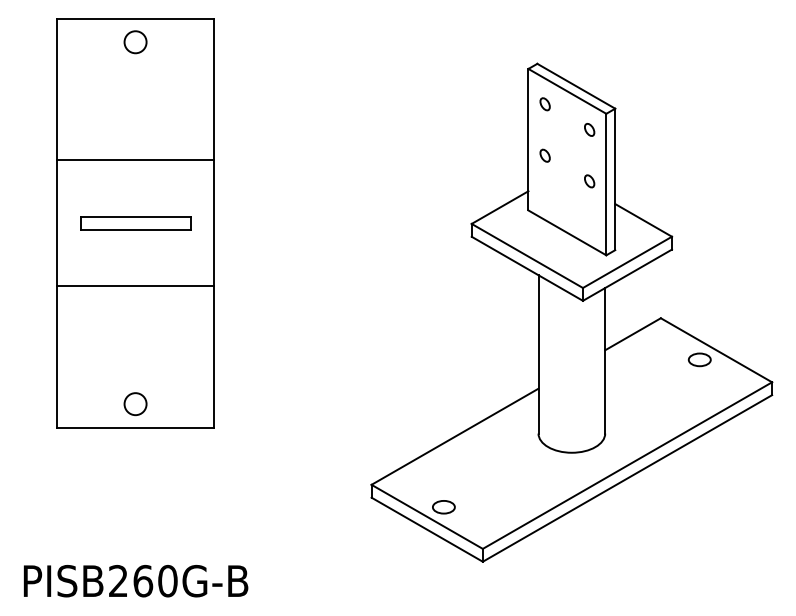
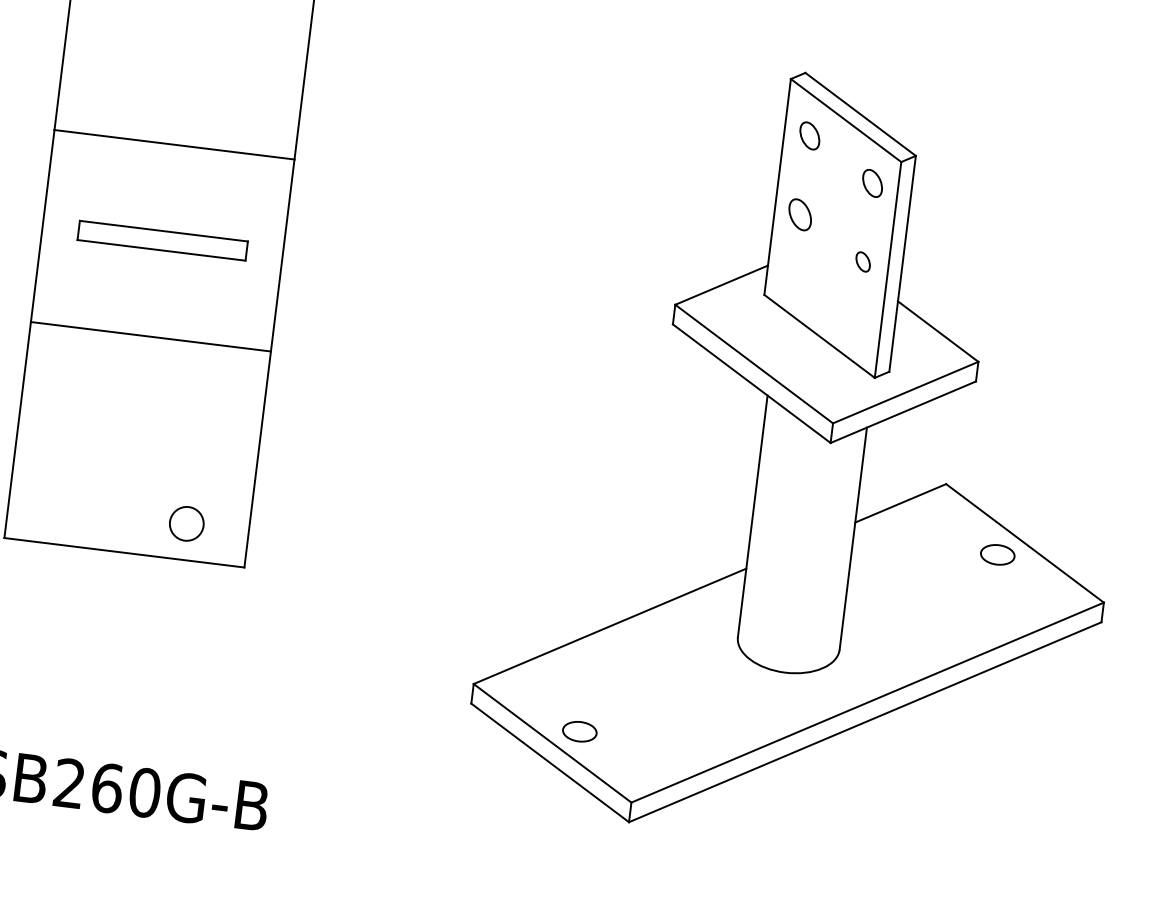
part: (544, 104) -> (808, 136), size x1.4
part: (589, 129) -> (872, 182), size x1.4
part: (544, 155) -> (799, 214), size x1.6
circle: (135, 404) -> (186, 524), moved

